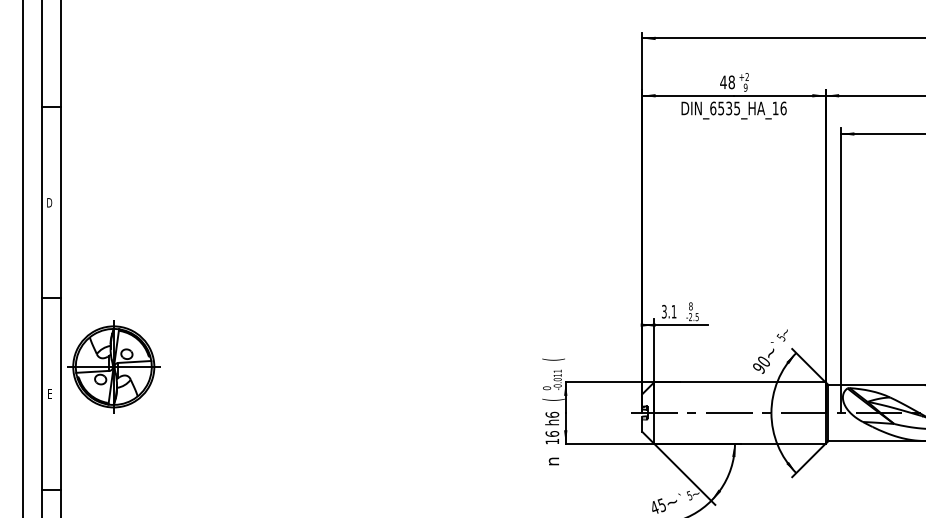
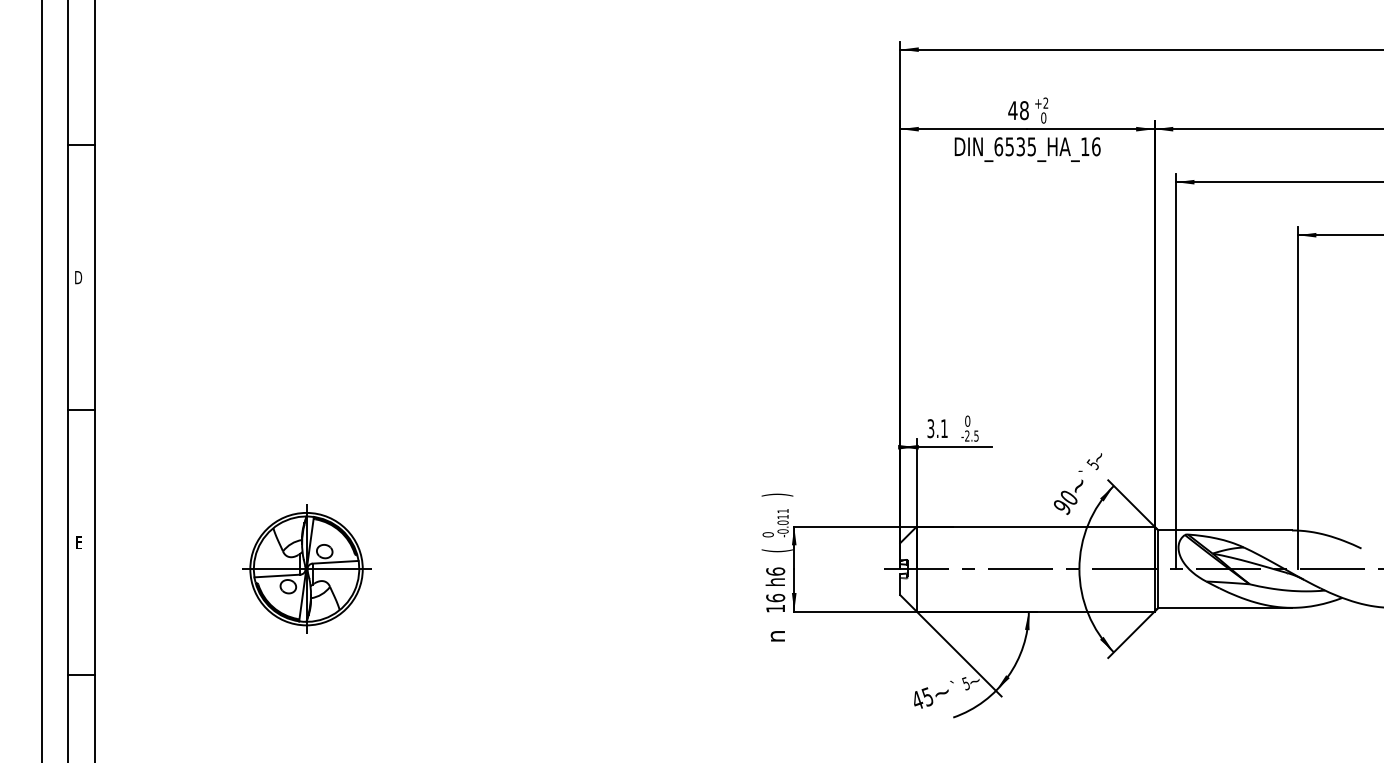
text: (745, 87) -> (1043, 117), 9 -> 0
text: (690, 306) -> (967, 421), 8 -> 0
text: (553, 359) -> (777, 494), ( -> )
part: (113, 366) -> (306, 568), moved

